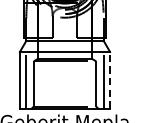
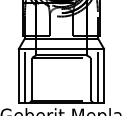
line: (110, 80) -> (104, 75), dashed -> solid

